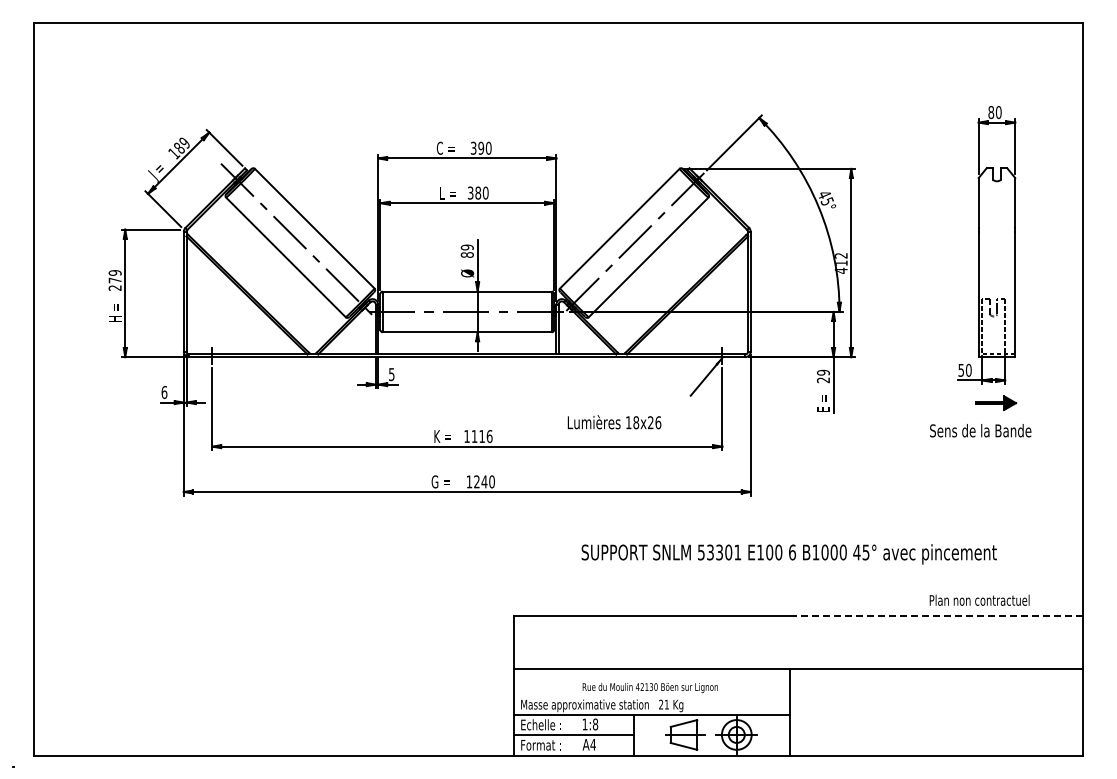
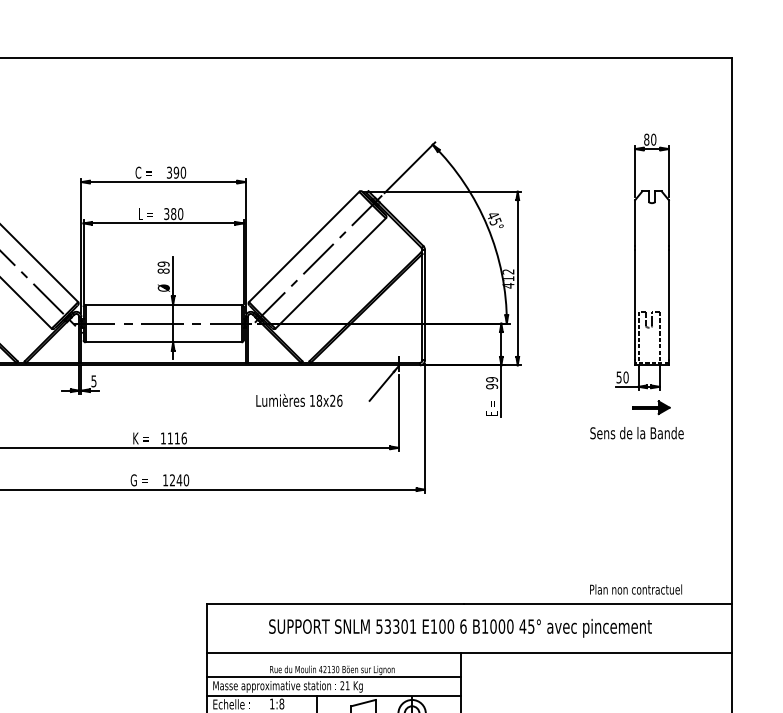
text: (823, 380) -> (492, 386), 29 -> 99
text: (614, 422) -> (299, 400), moved
text: (788, 554) -> (459, 628), moved
line: (937, 616) -> (597, 604), dashed -> solid
line: (651, 695) -> (333, 677), added

